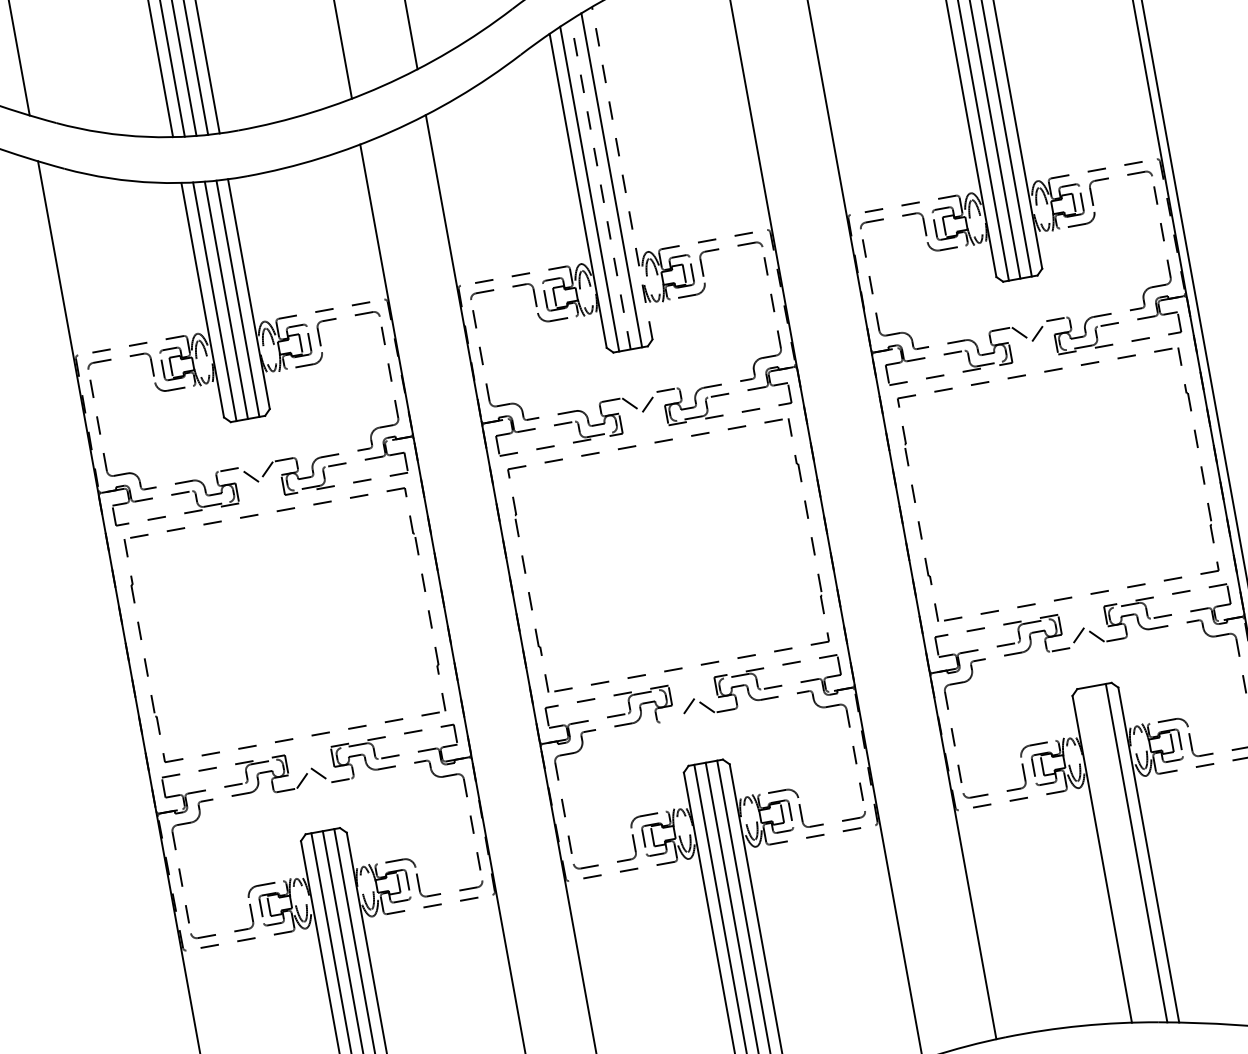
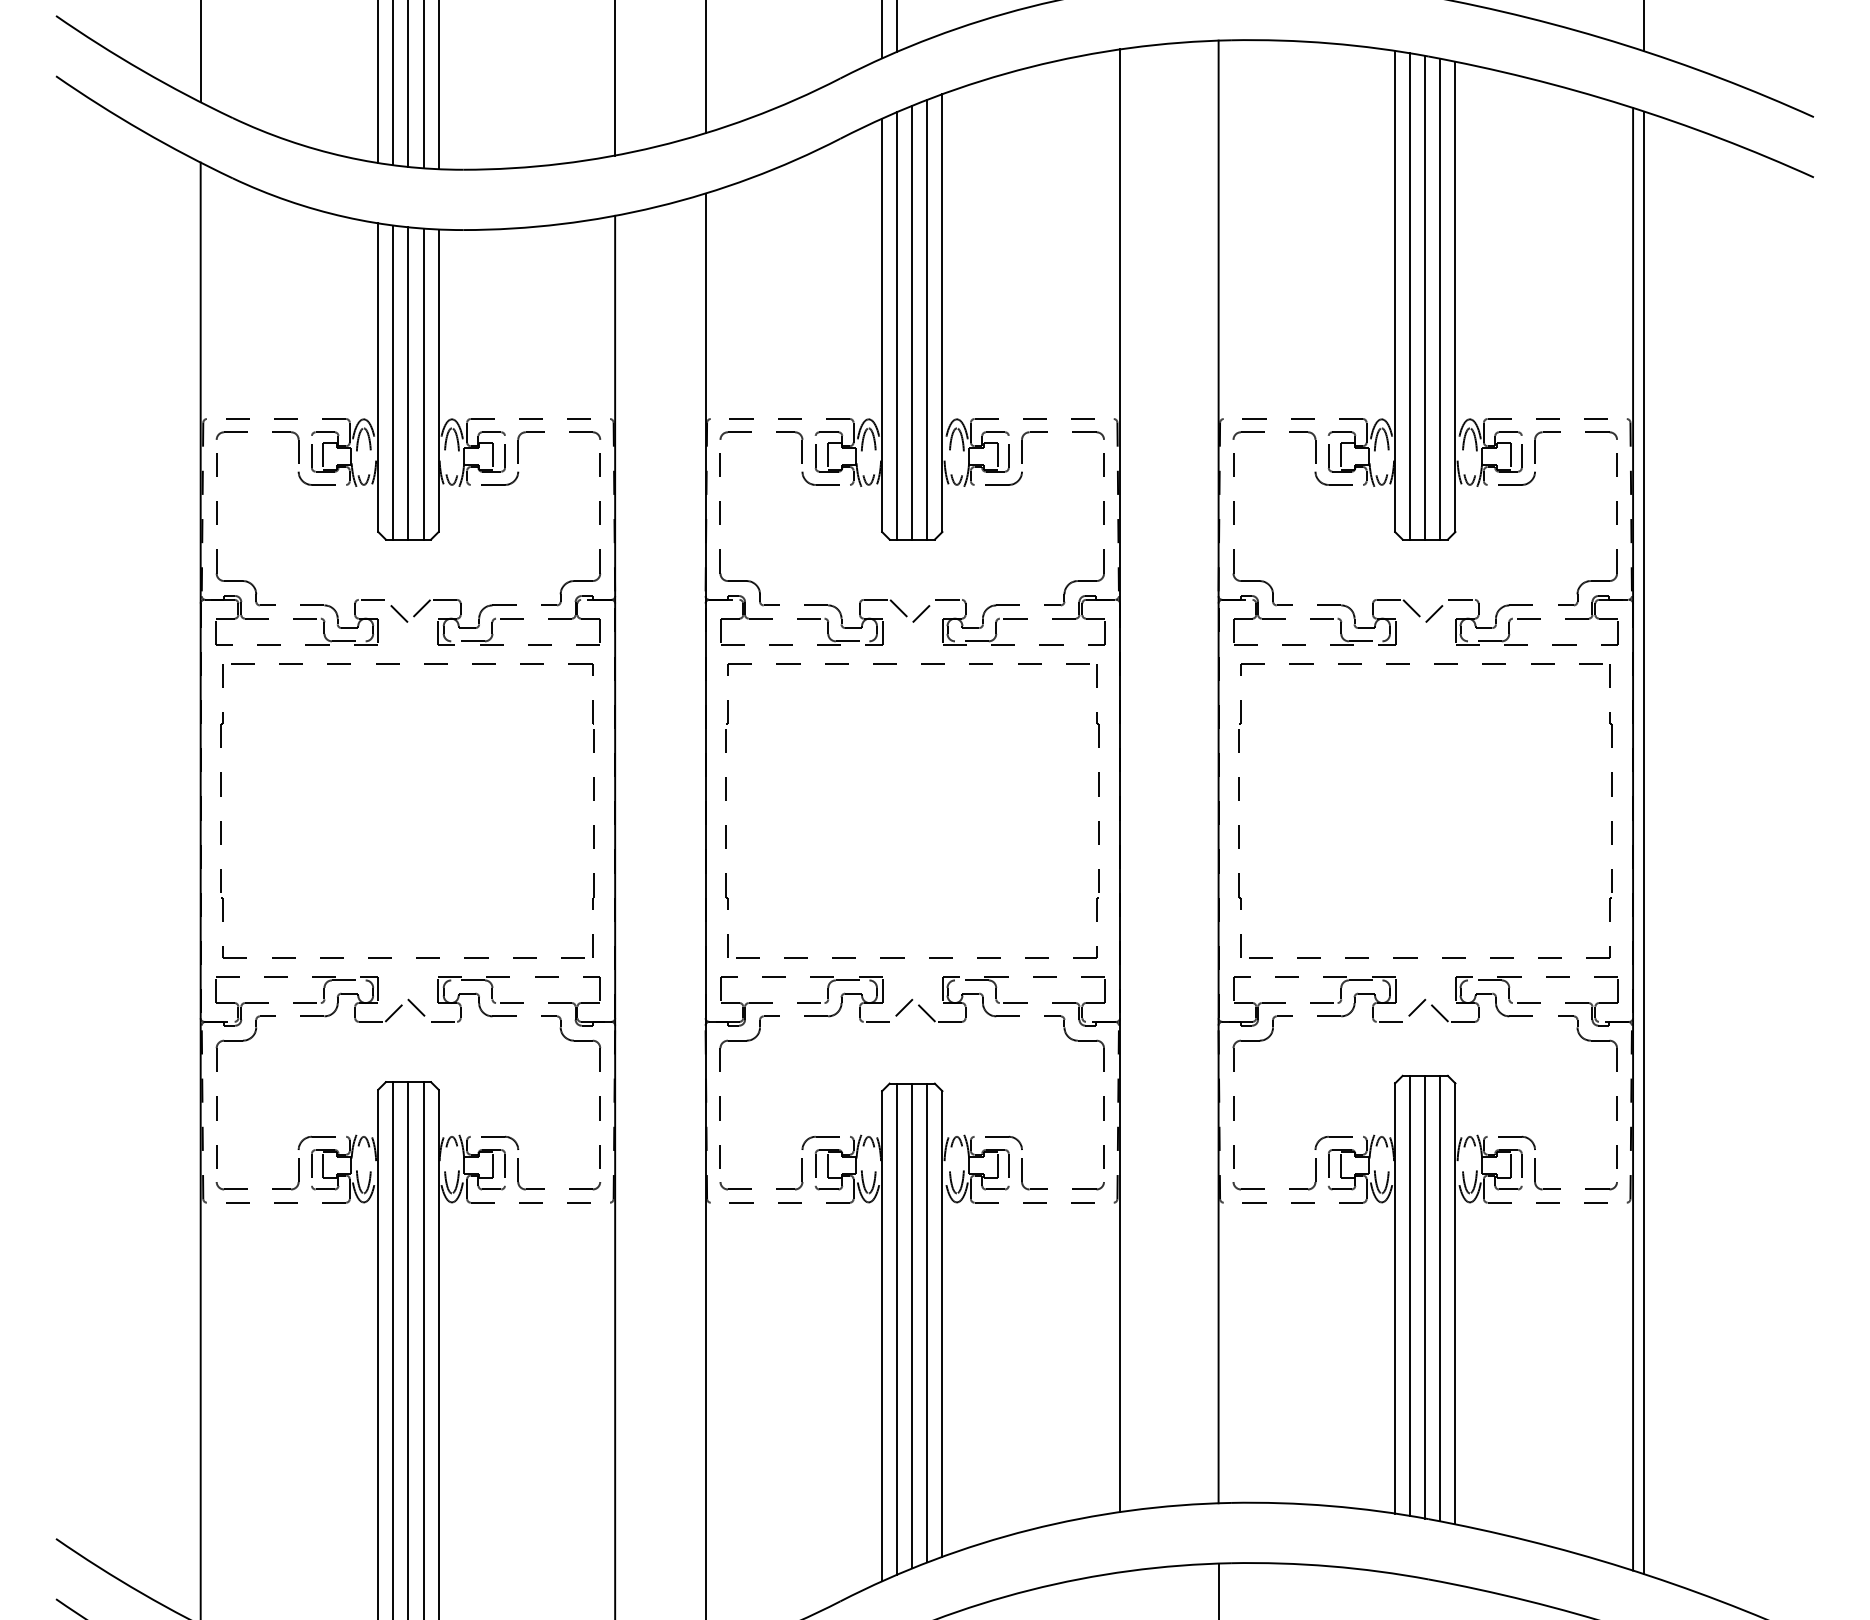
line: (622, 173) -> (942, 313), dashed -> solid
line: (600, 184) -> (912, 322), dashed -> solid
line: (670, 720) -> (876, 1021), added
line: (1125, 853) -> (1425, 1296), added
line: (1113, 854) -> (1410, 1295), added

